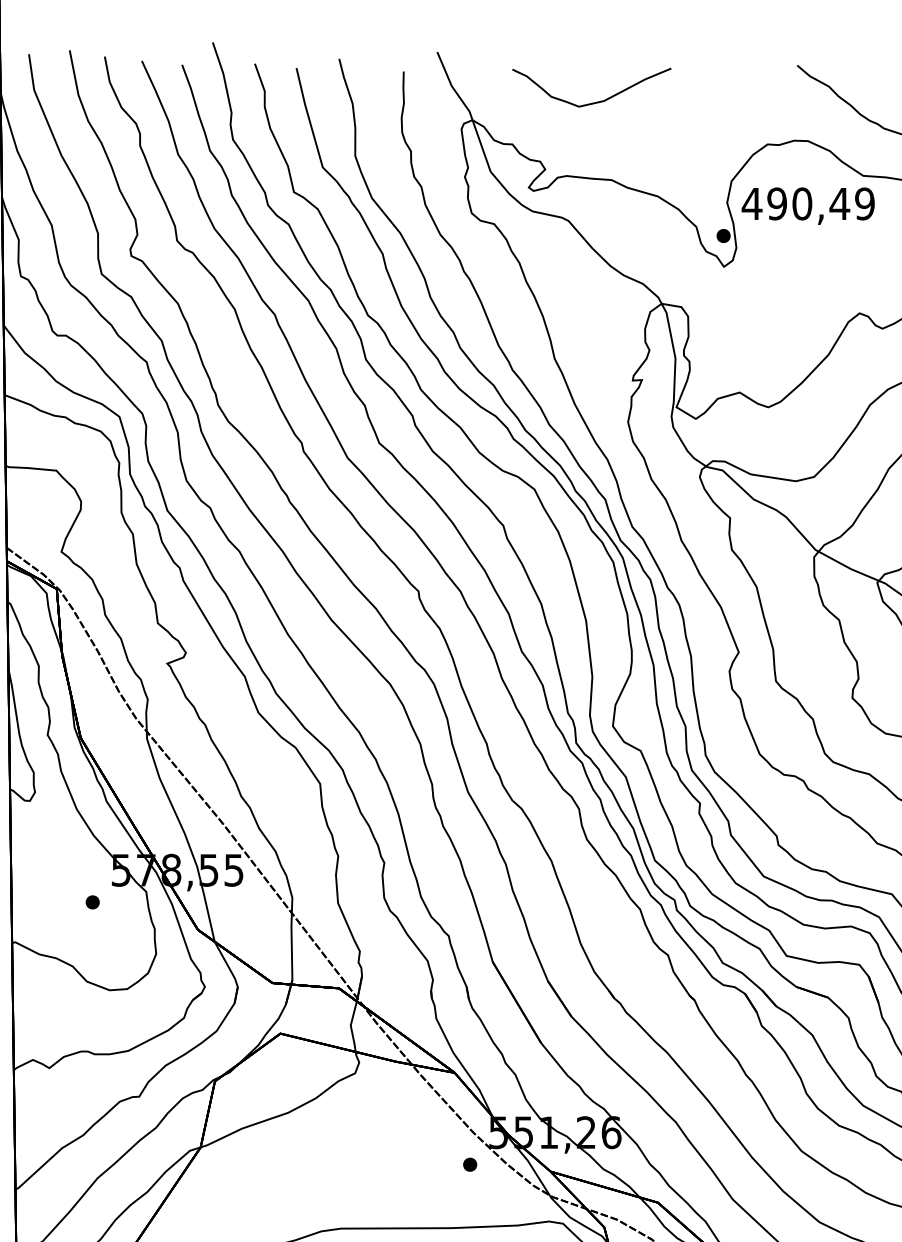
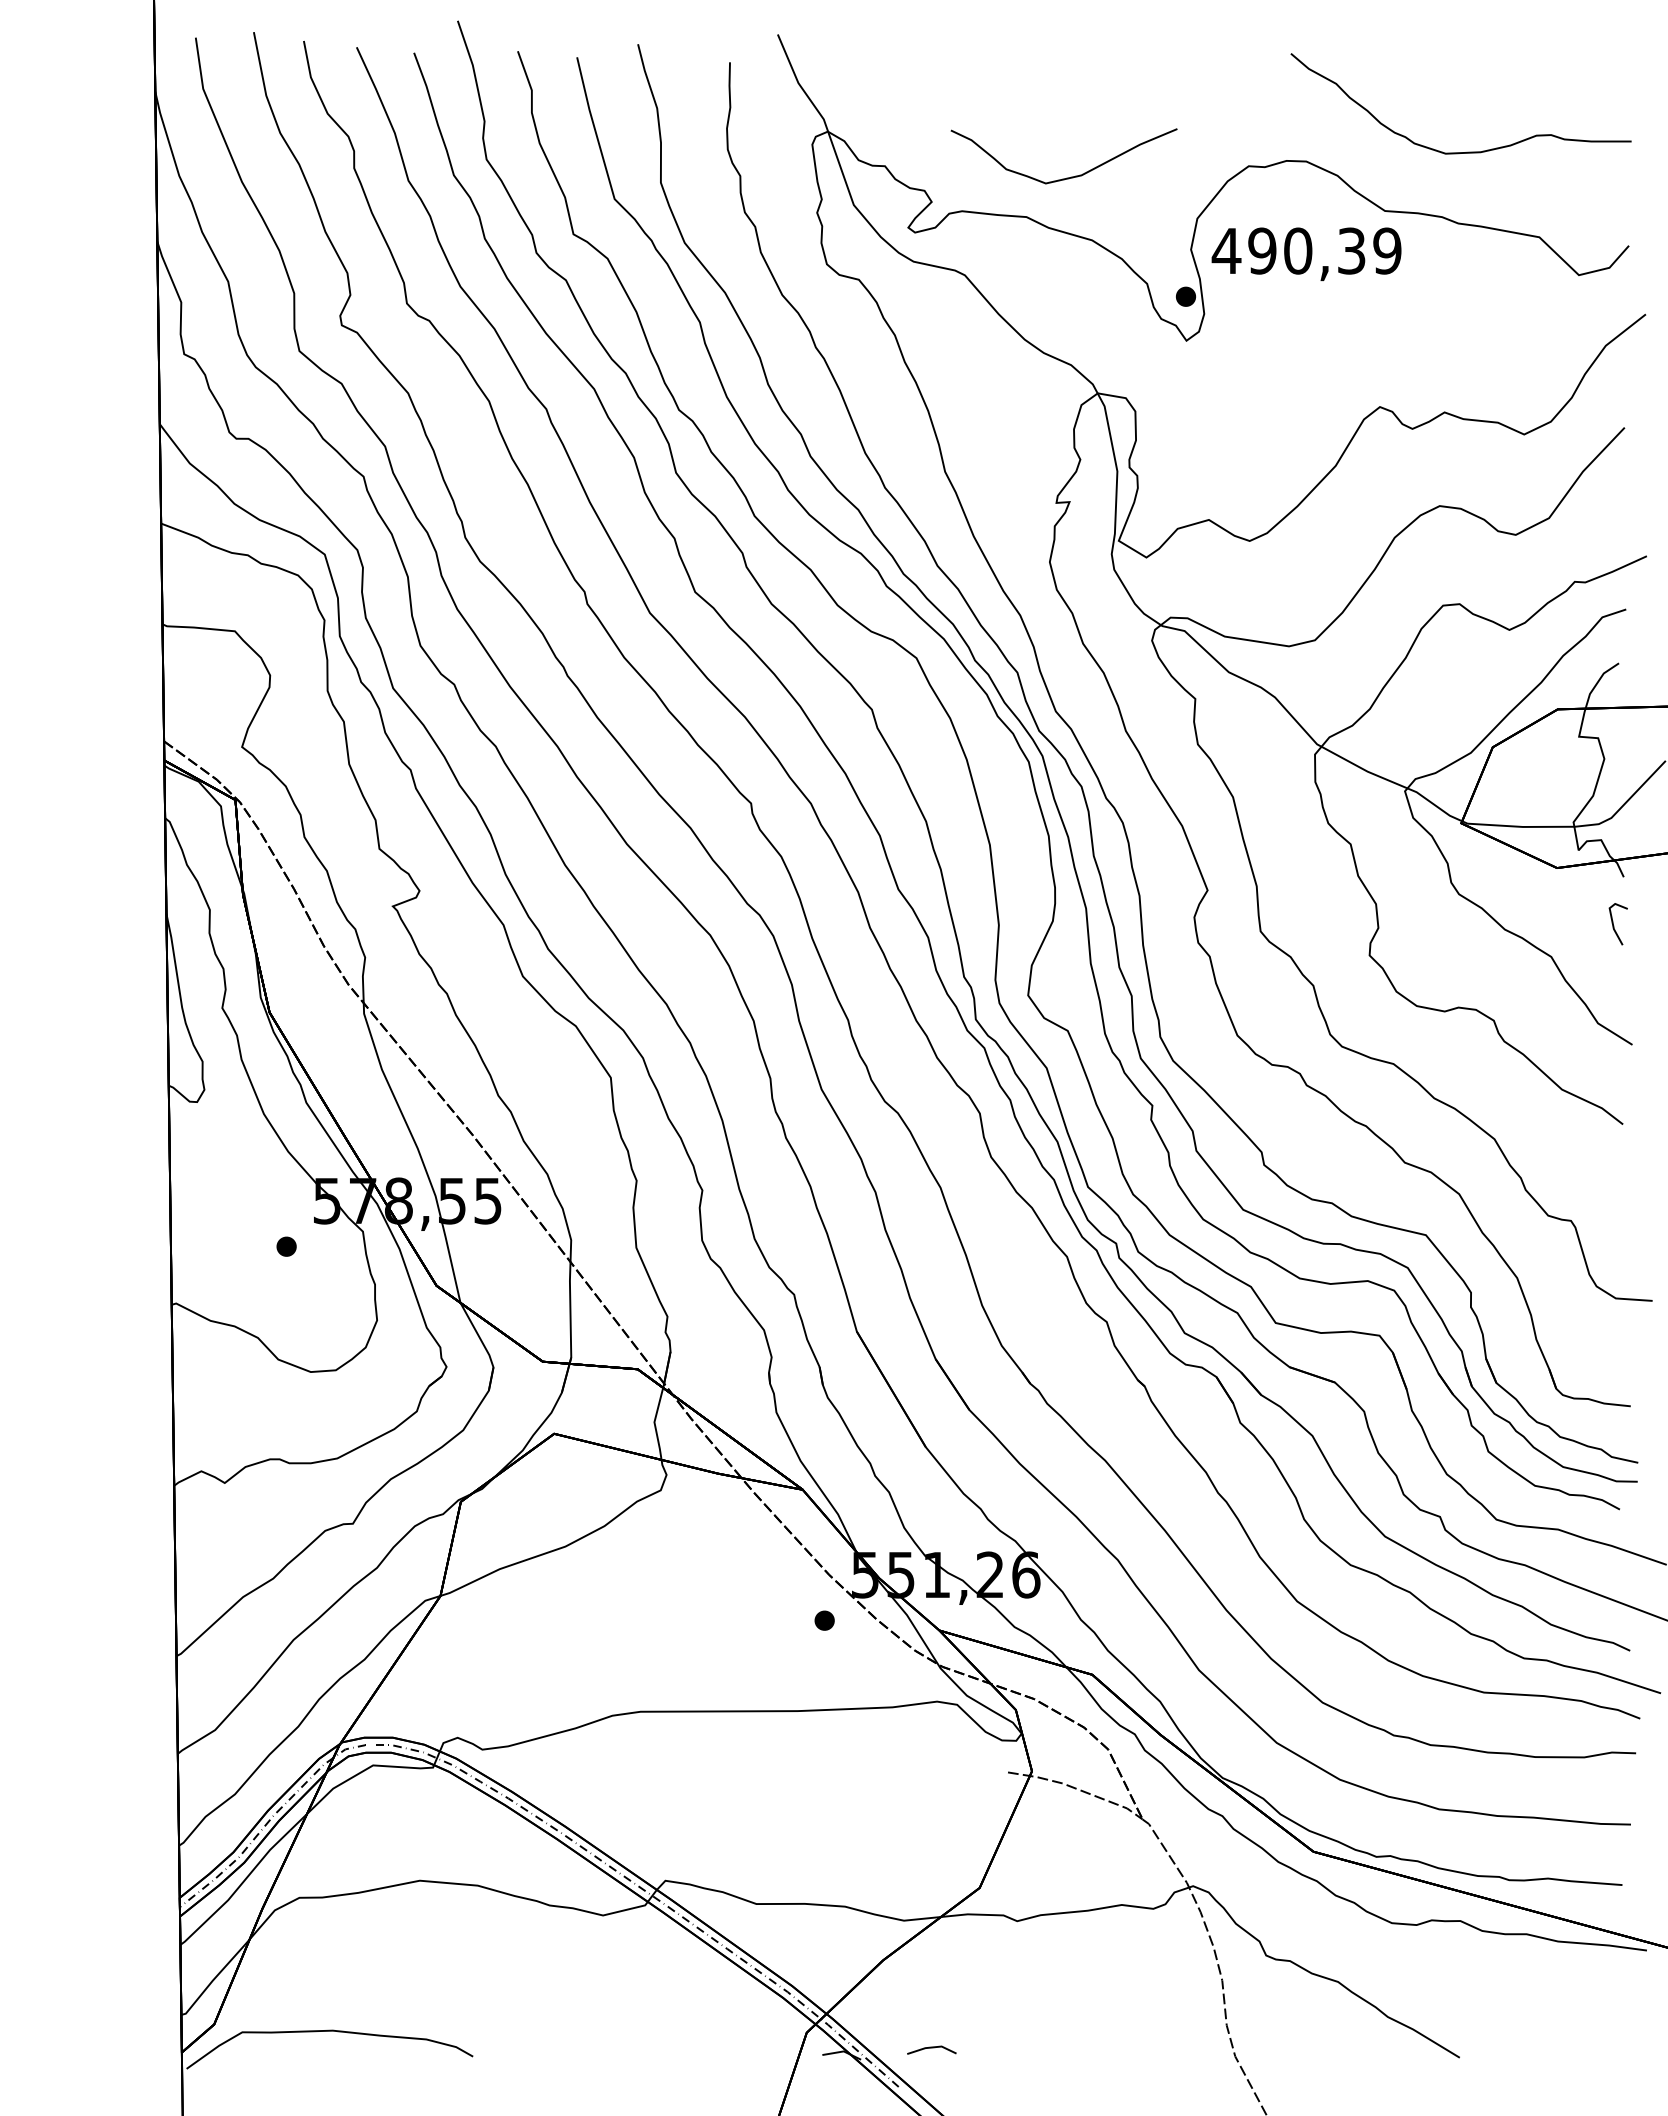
curve: (593, 102) -> (1066, 177), moved
text: (839, 203) -> (1351, 250), 490,49 -> 490,39

